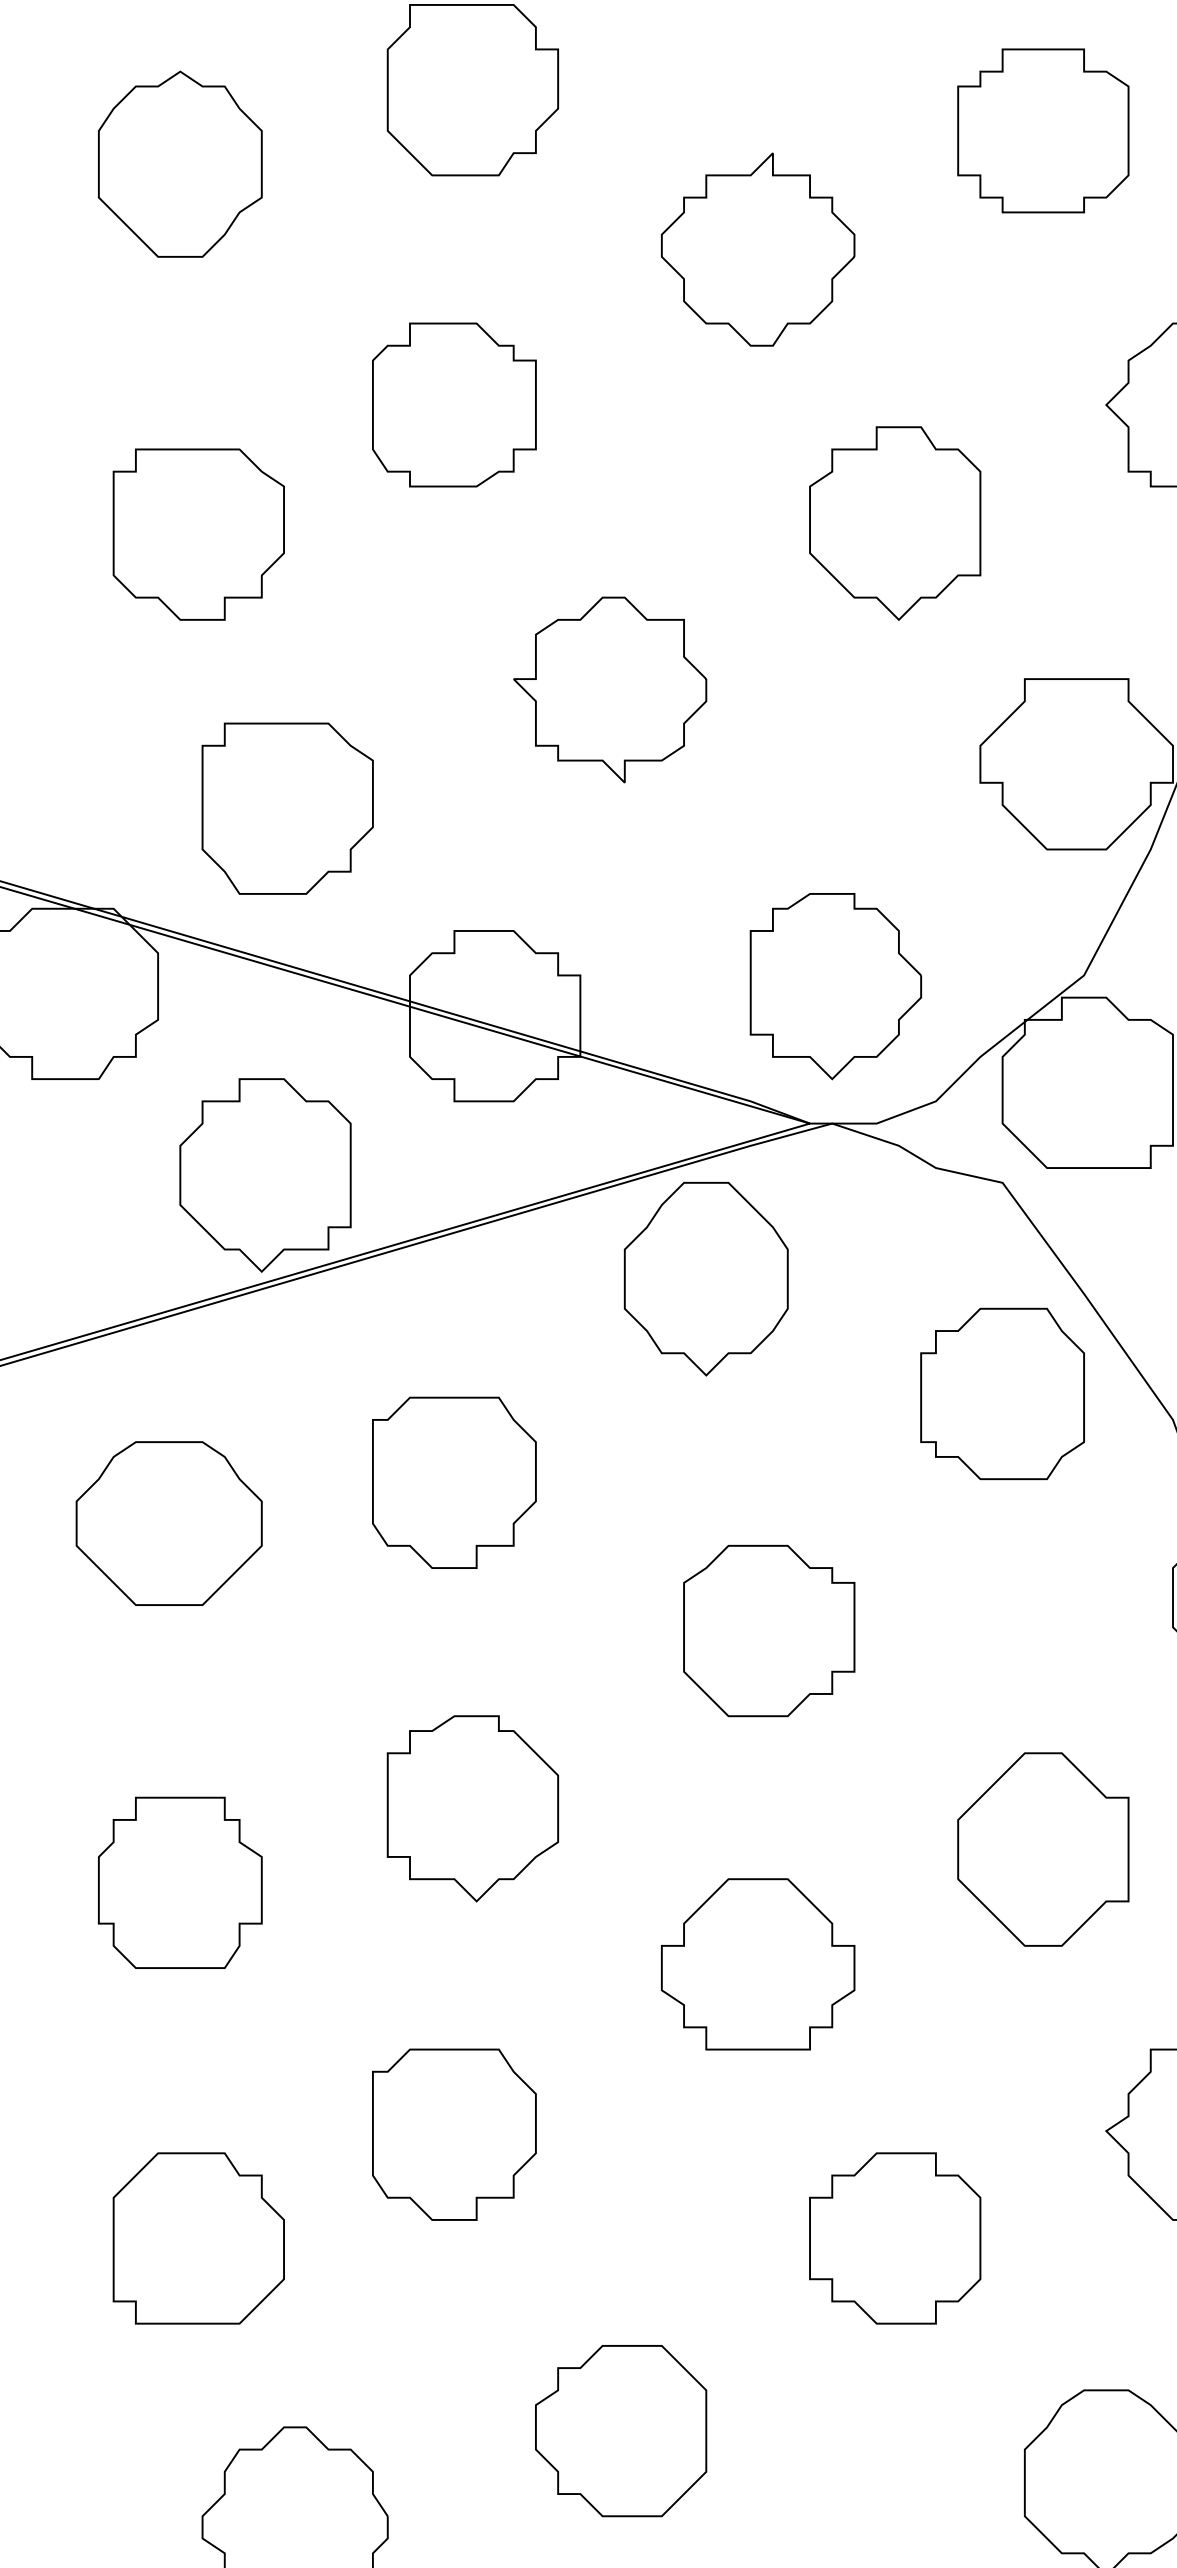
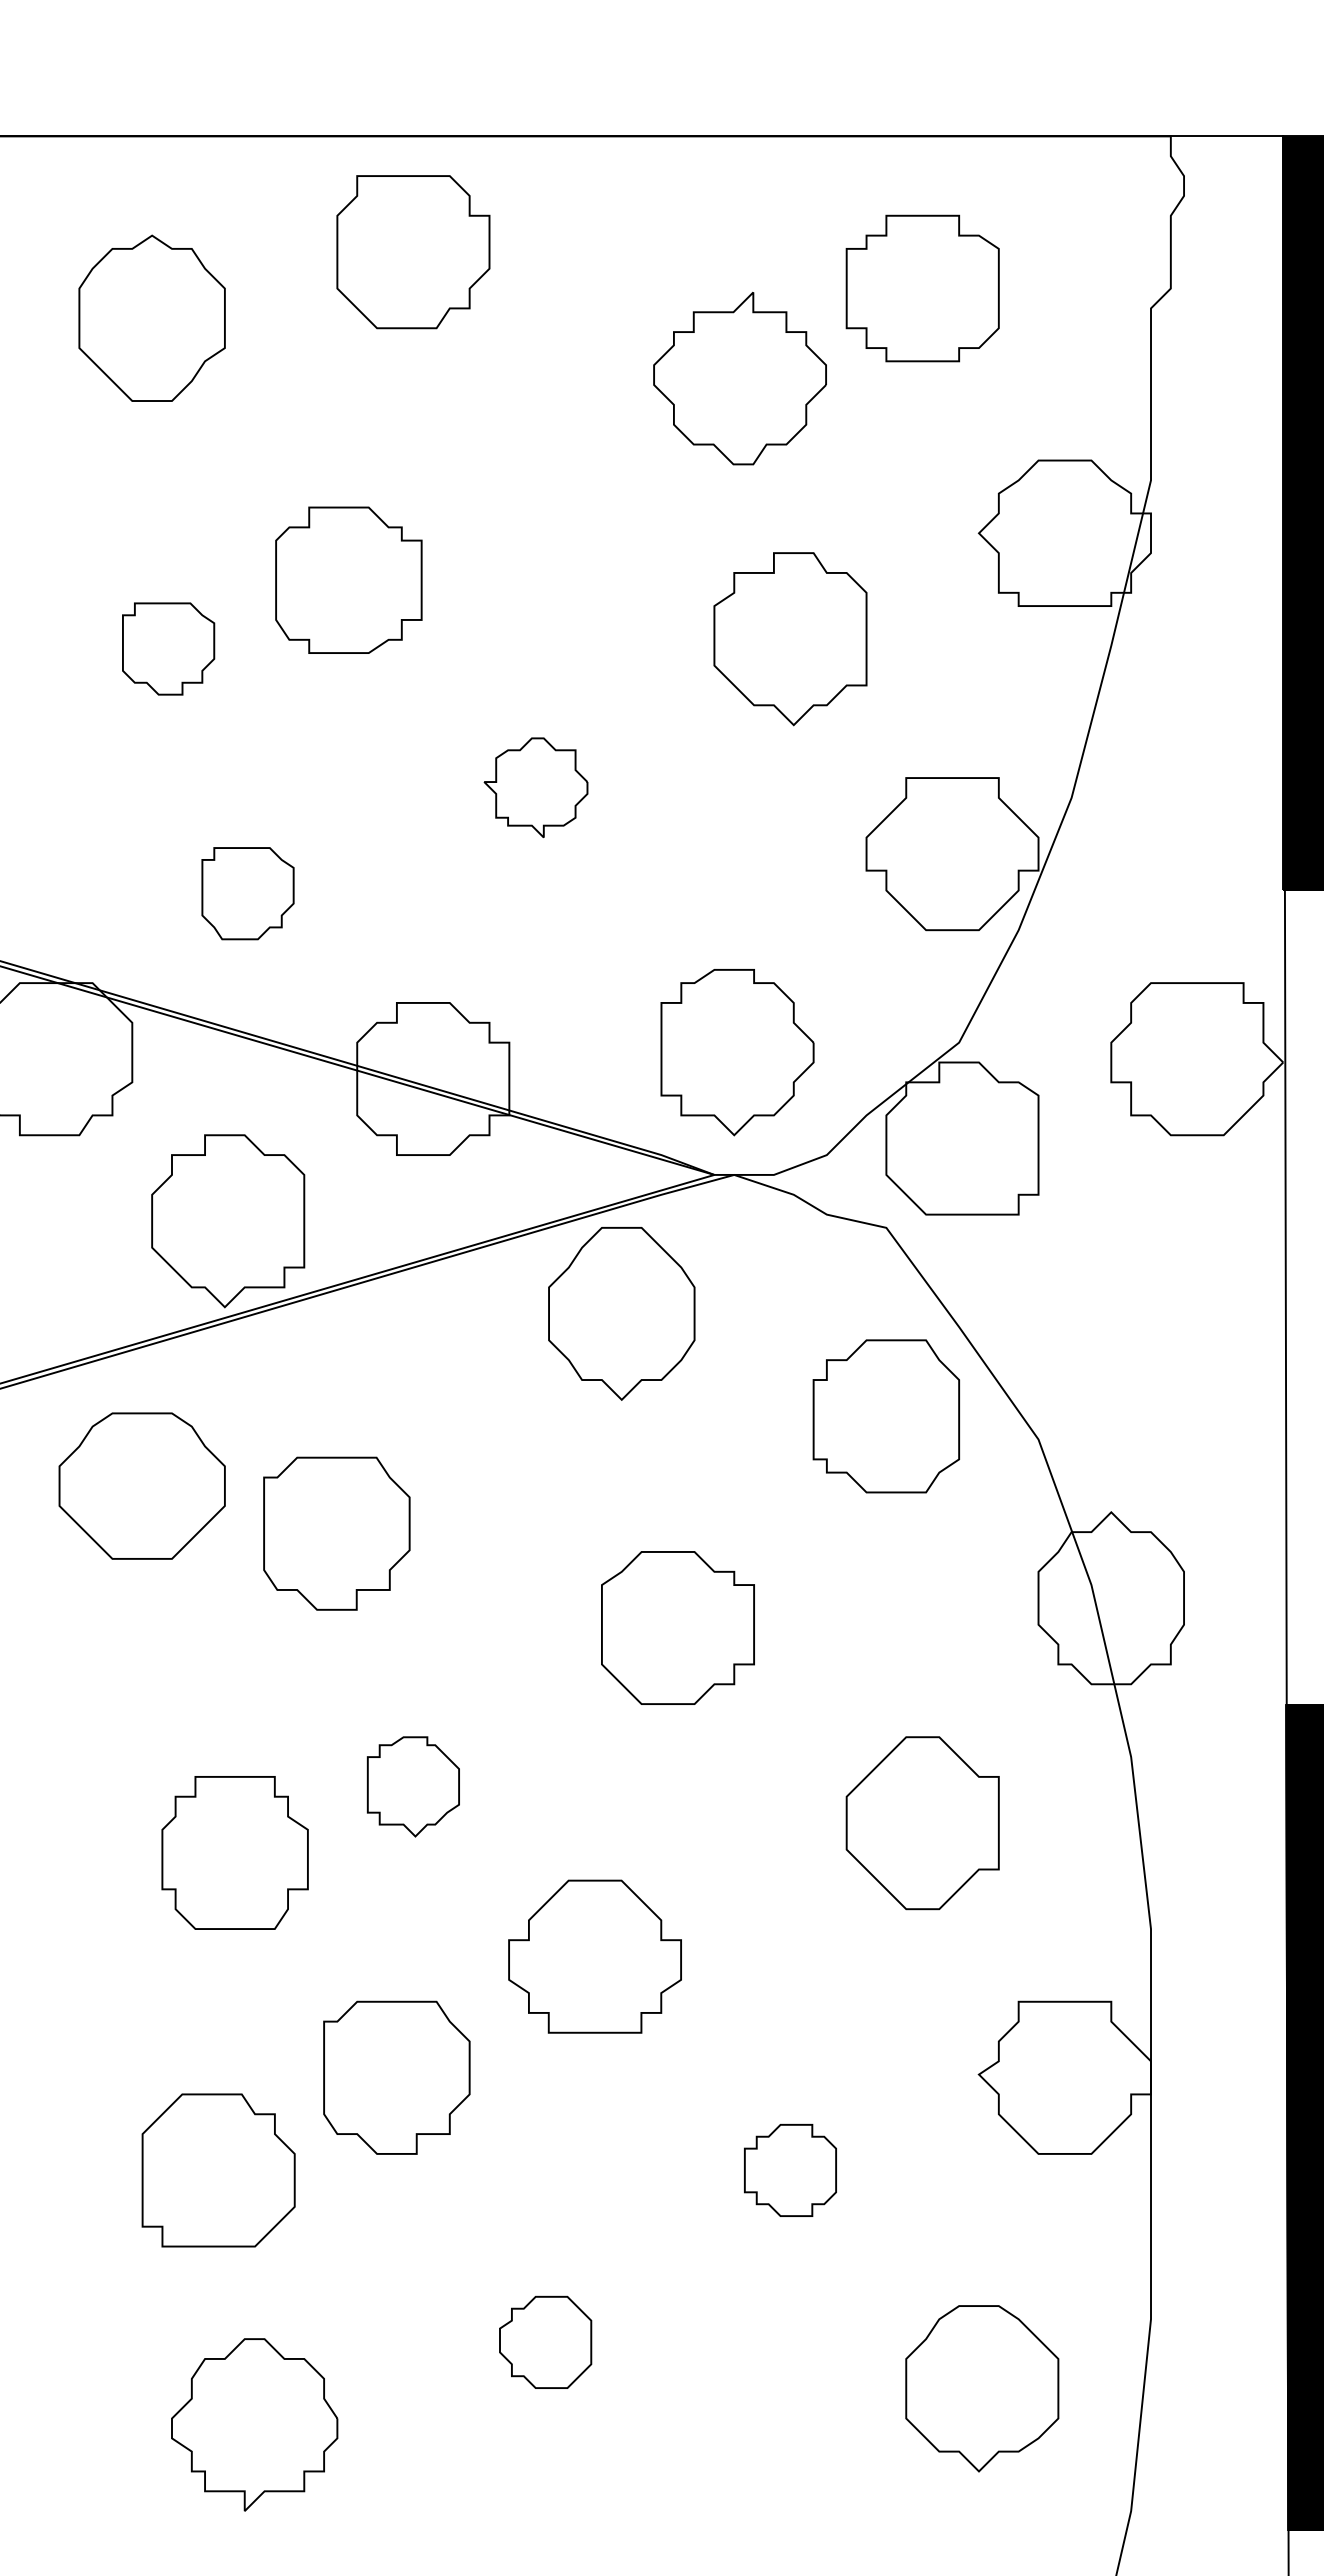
part: (757, 249) -> (739, 378), moved
part: (453, 404) -> (348, 579), moved
part: (198, 534) -> (168, 648), size x0.6
part: (609, 689) -> (535, 787), size x0.6
part: (287, 808) -> (247, 893), size x0.6
part: (453, 1482) -> (336, 1533), moved
part: (168, 1522) -> (141, 1485), moved
part: (473, 1808) -> (413, 1786), size x0.6
part: (179, 1882) -> (234, 1852), moved
part: (757, 1964) -> (594, 1956), moved
part: (198, 2238) -> (218, 2170), moved
part: (895, 2238) -> (790, 2170), size x0.6
part: (620, 2431) -> (545, 2342), size x0.6

